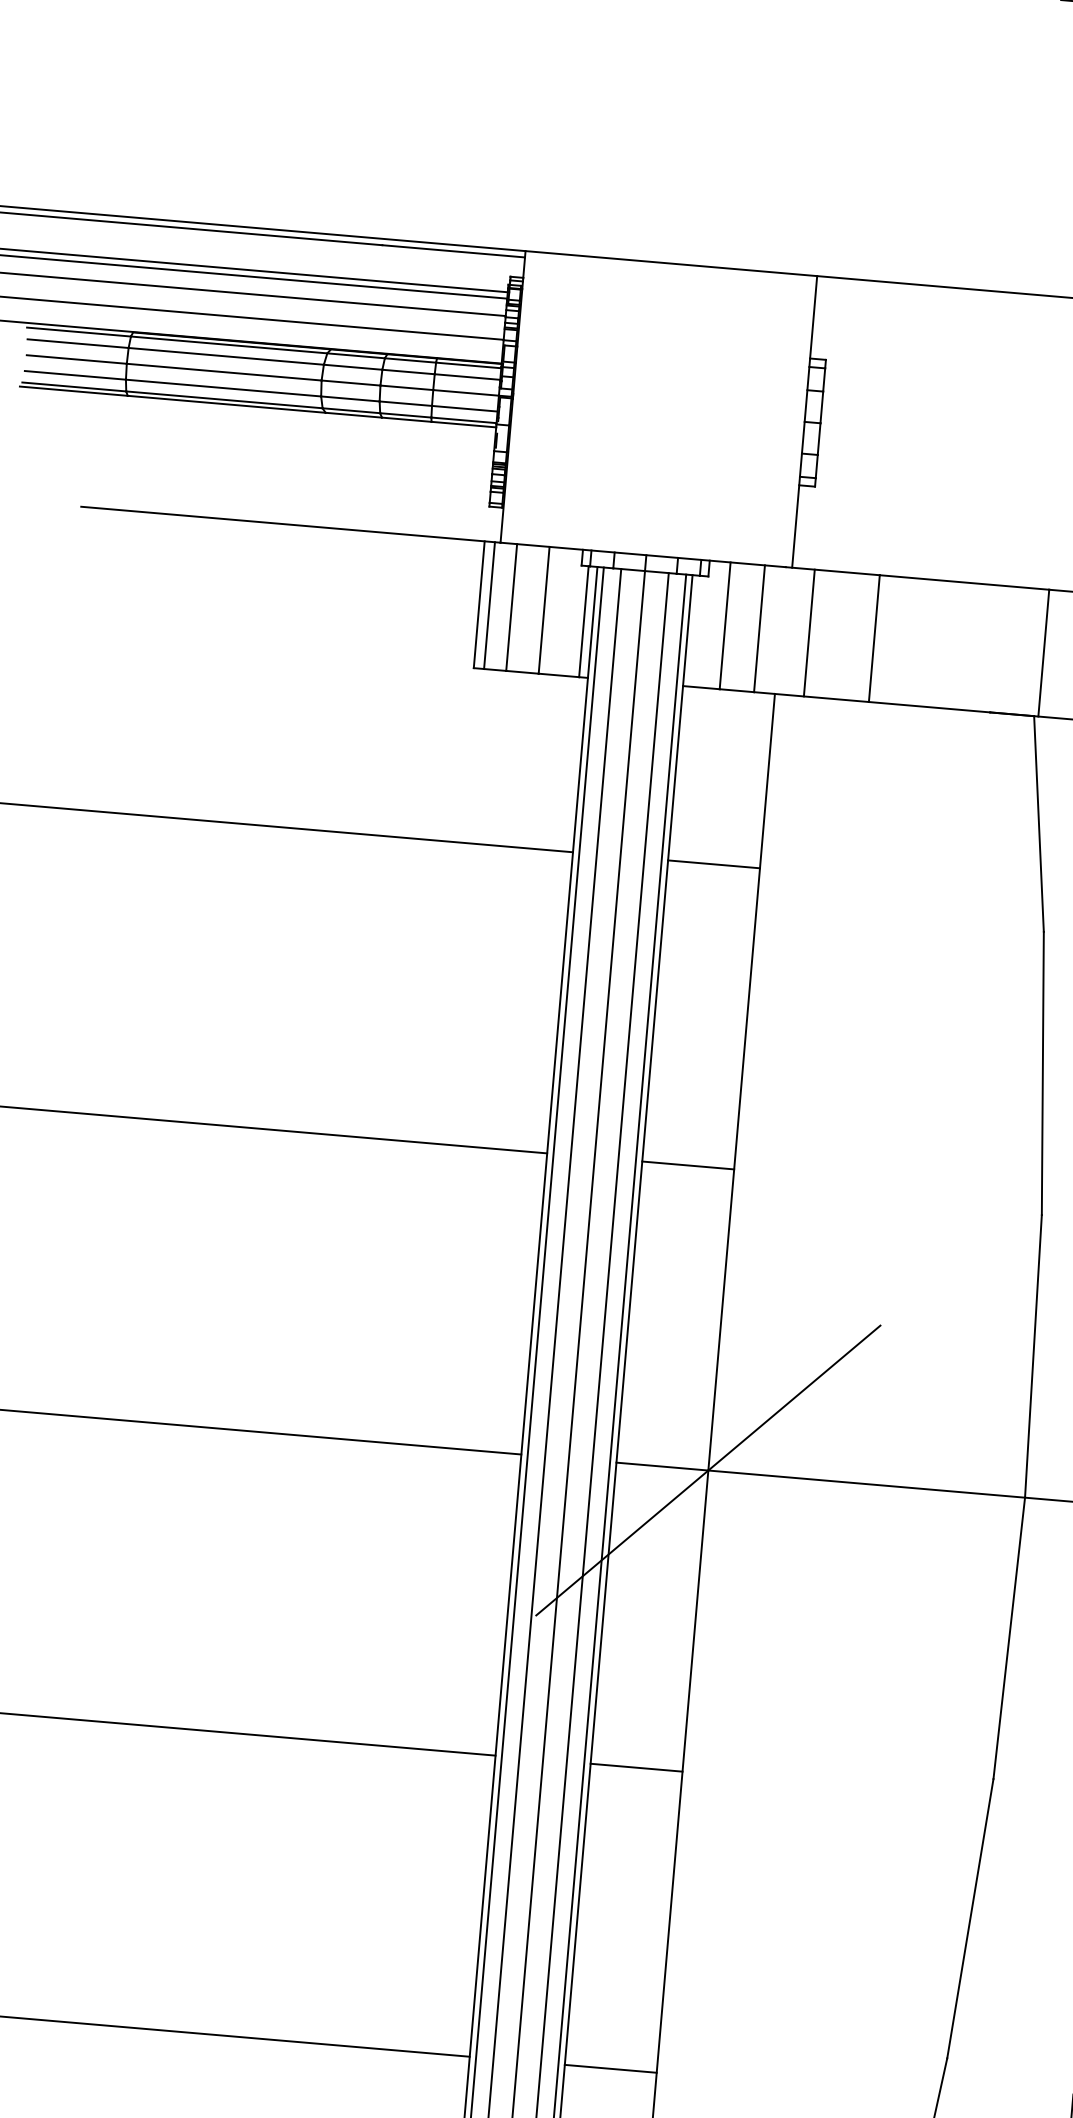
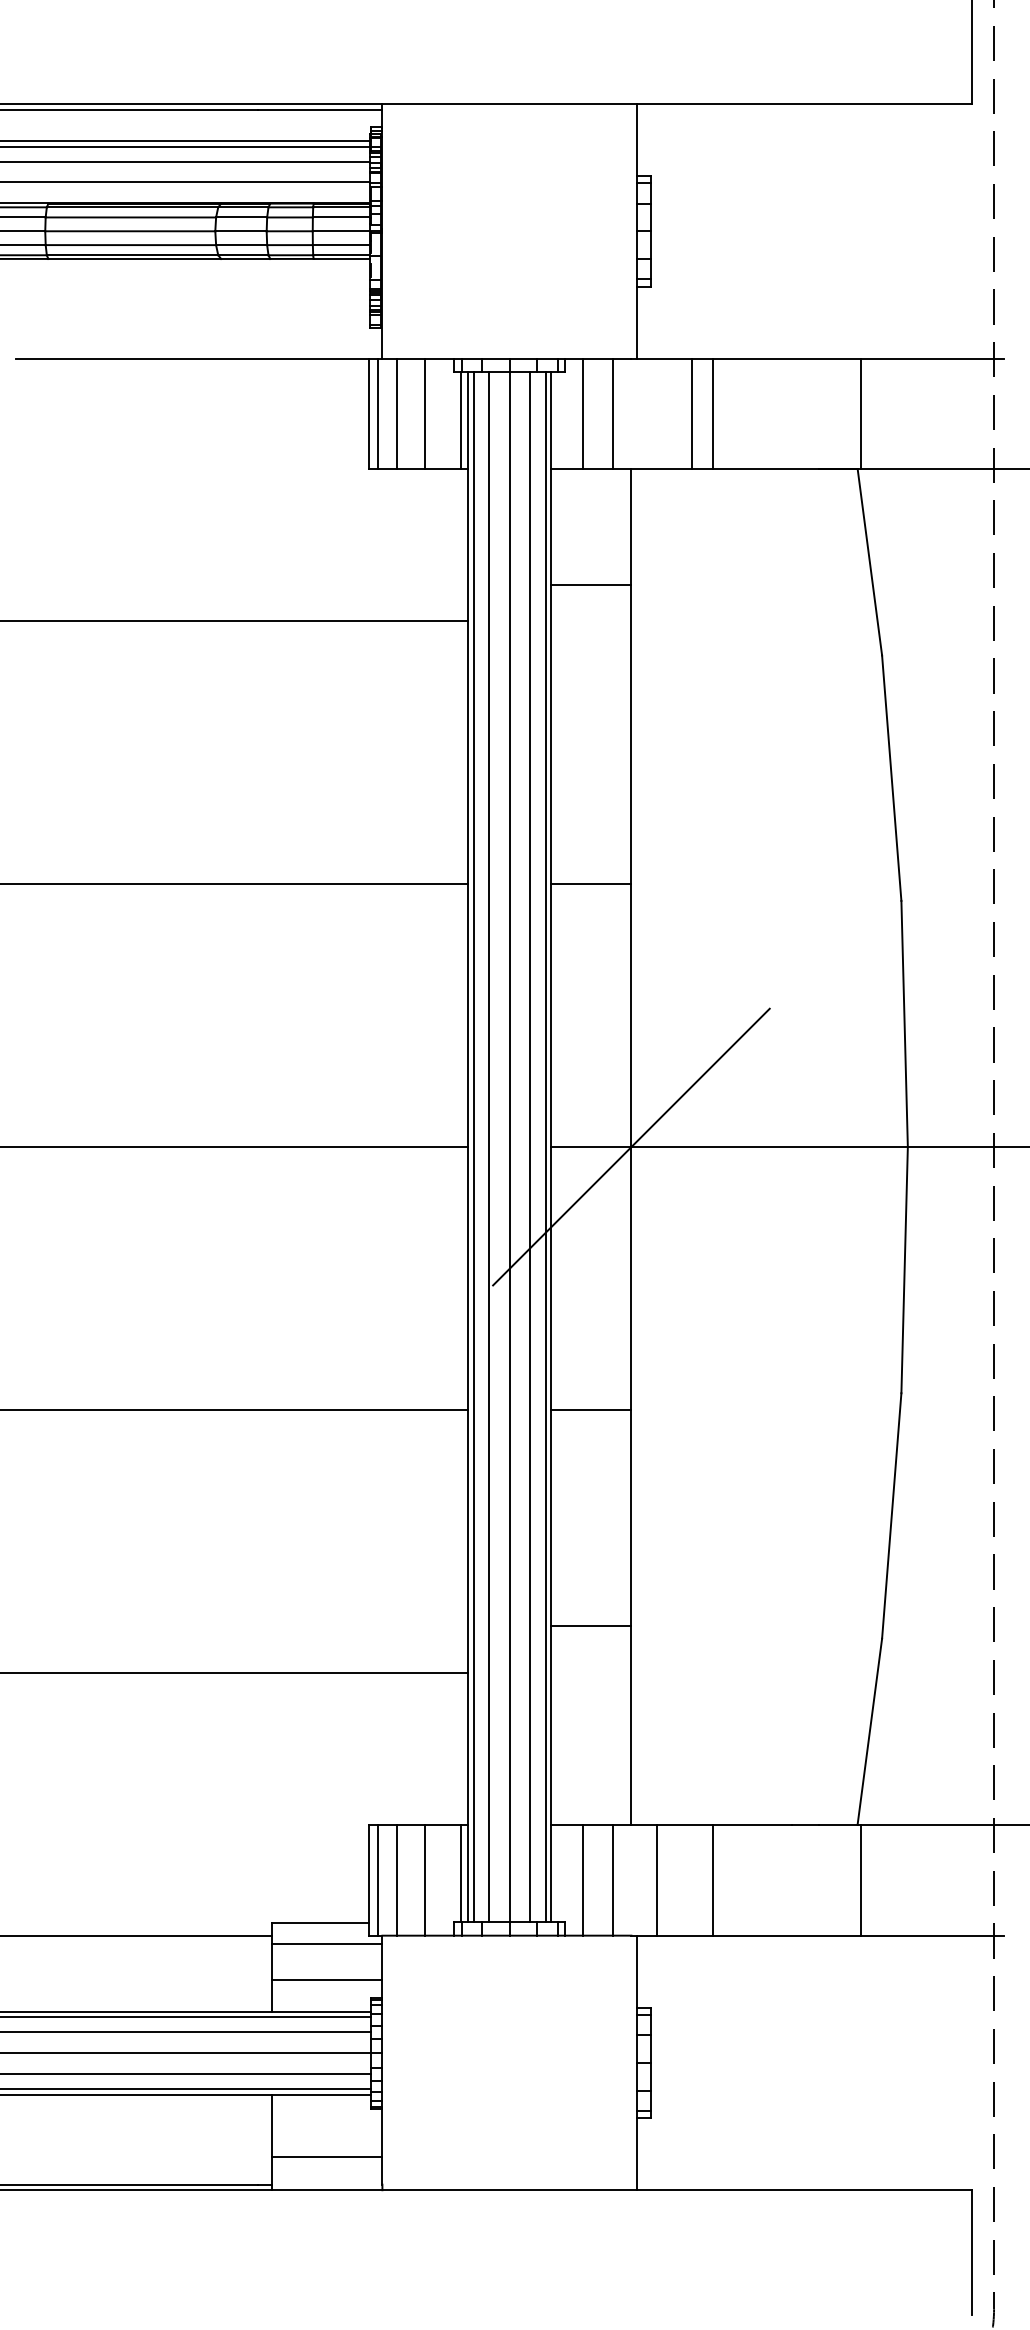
line: (809, 632) -> (691, 413), moved
line: (714, 864) -> (591, 585), moved
line: (611, 2068) -> (591, 1625), moved

